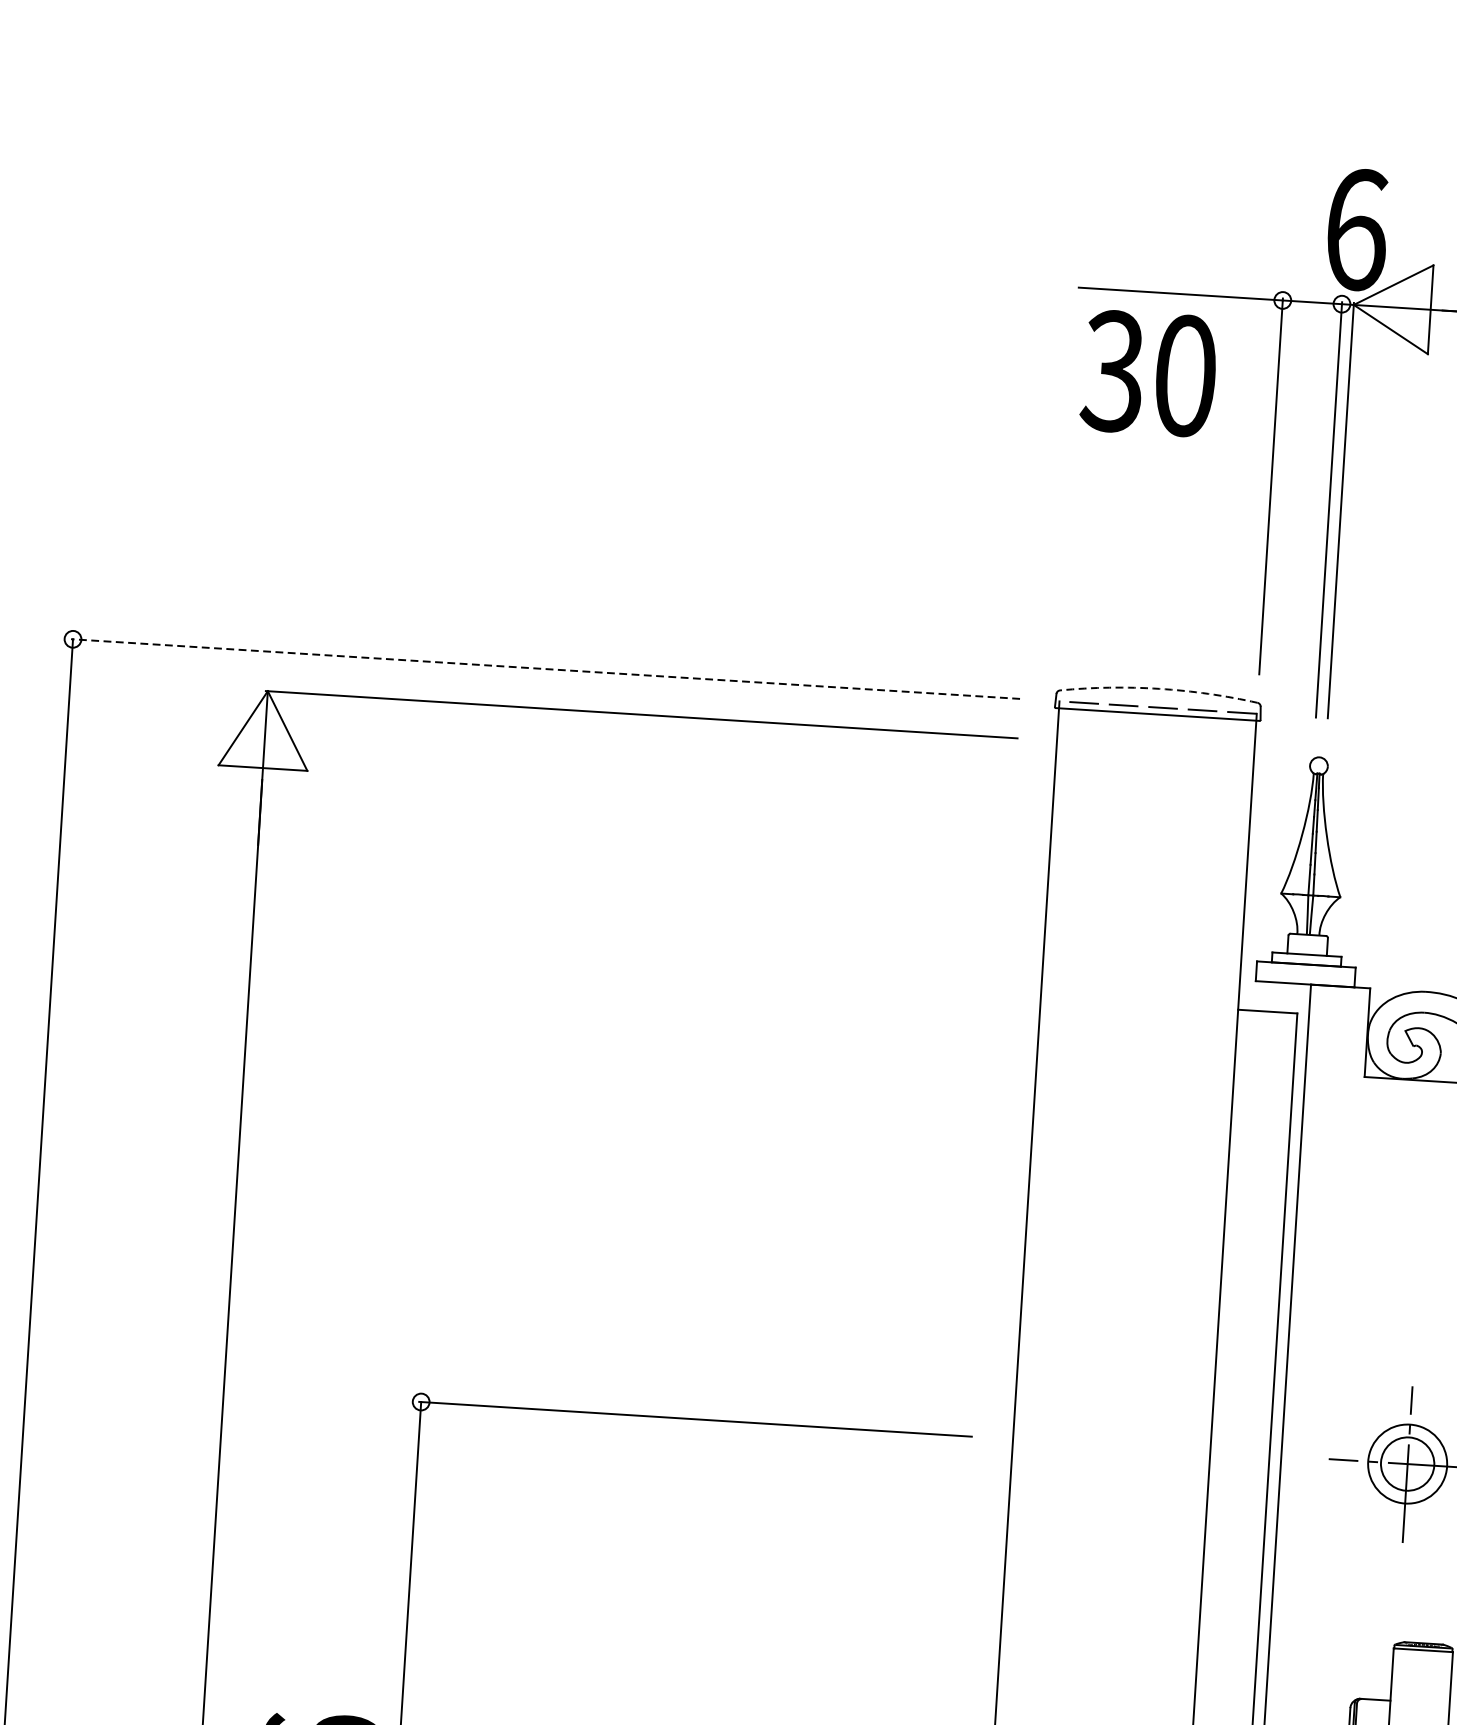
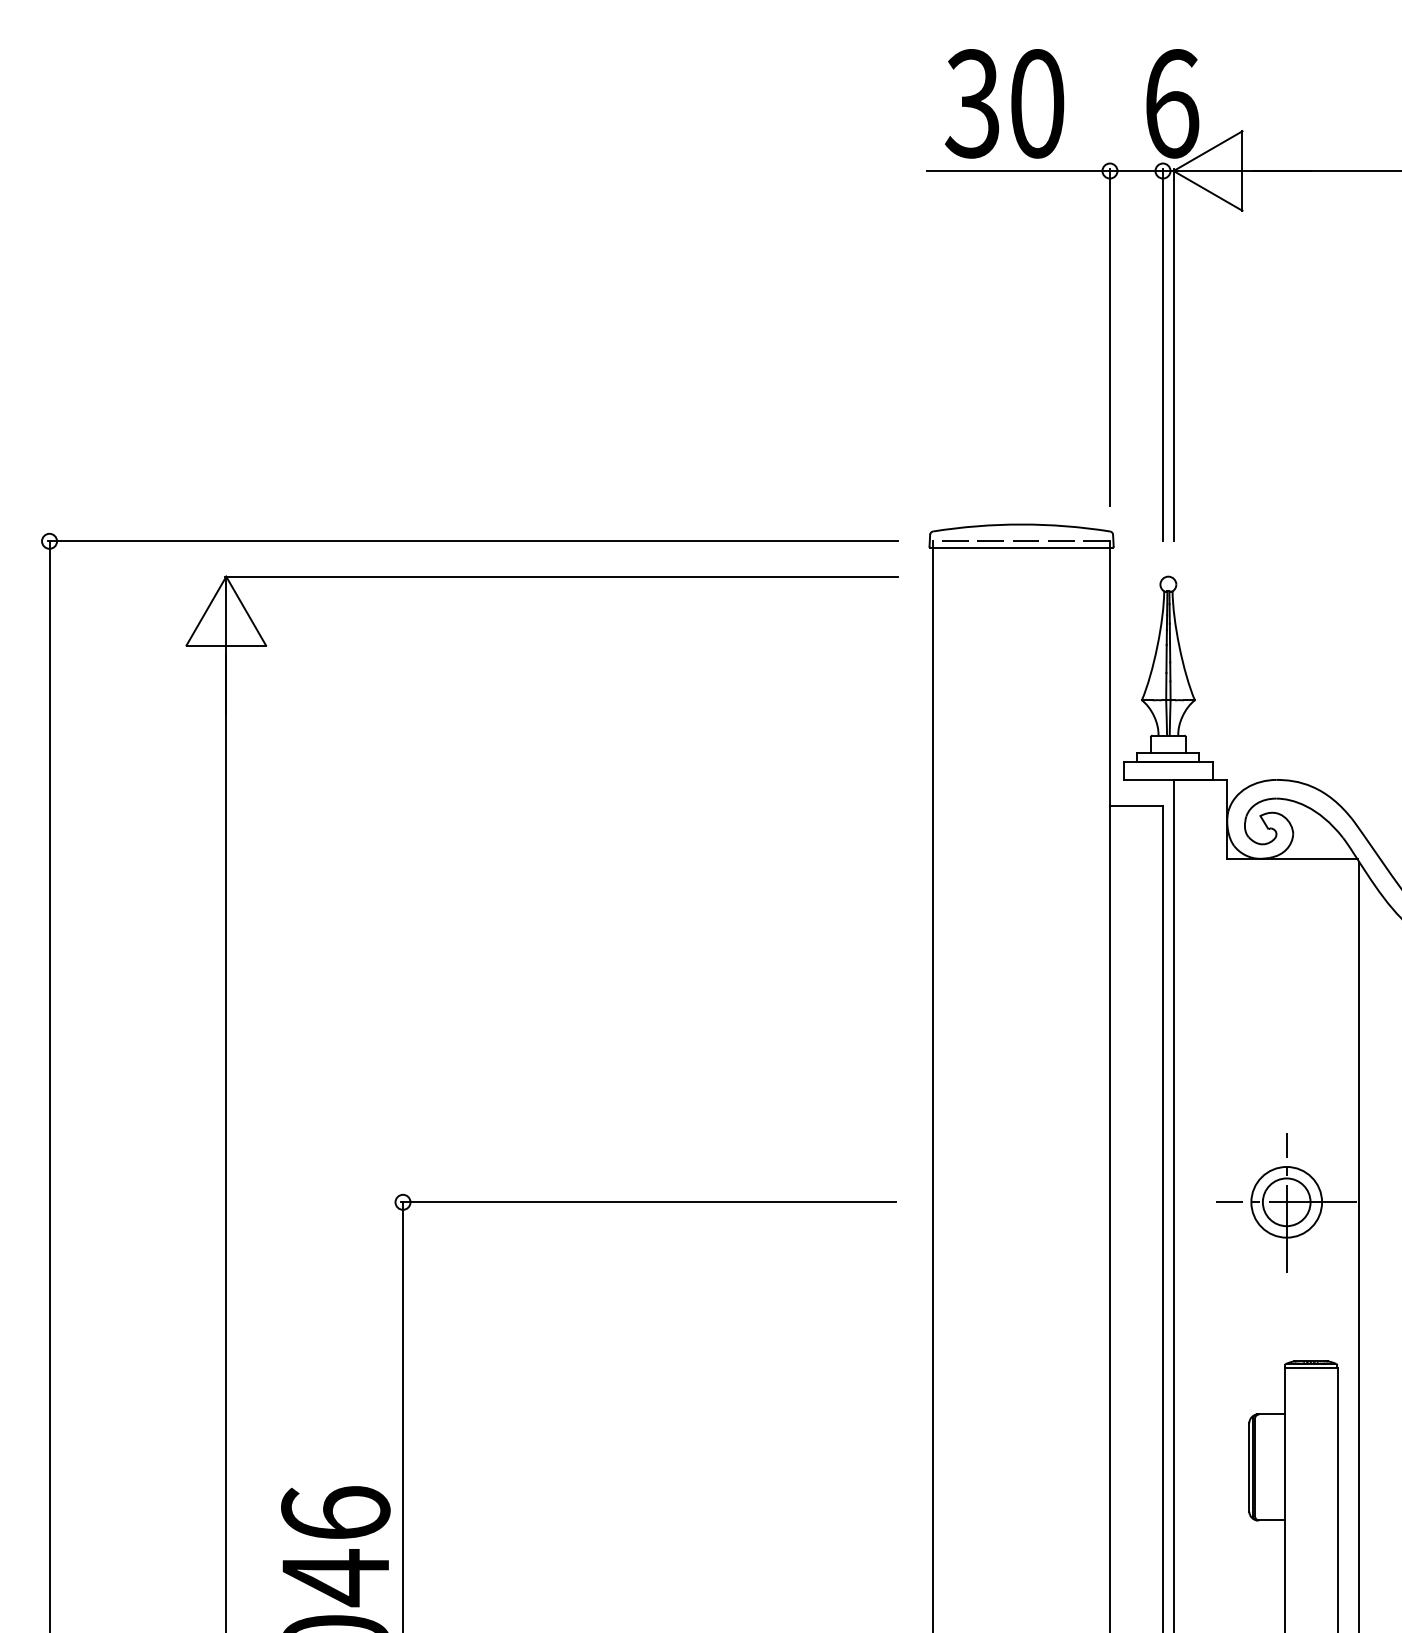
text: (1148, 373) -> (1004, 103), moved
line: (545, 669) -> (472, 541), dashed -> solid
arc: (1159, 688) -> (1021, 524), dashed -> solid

